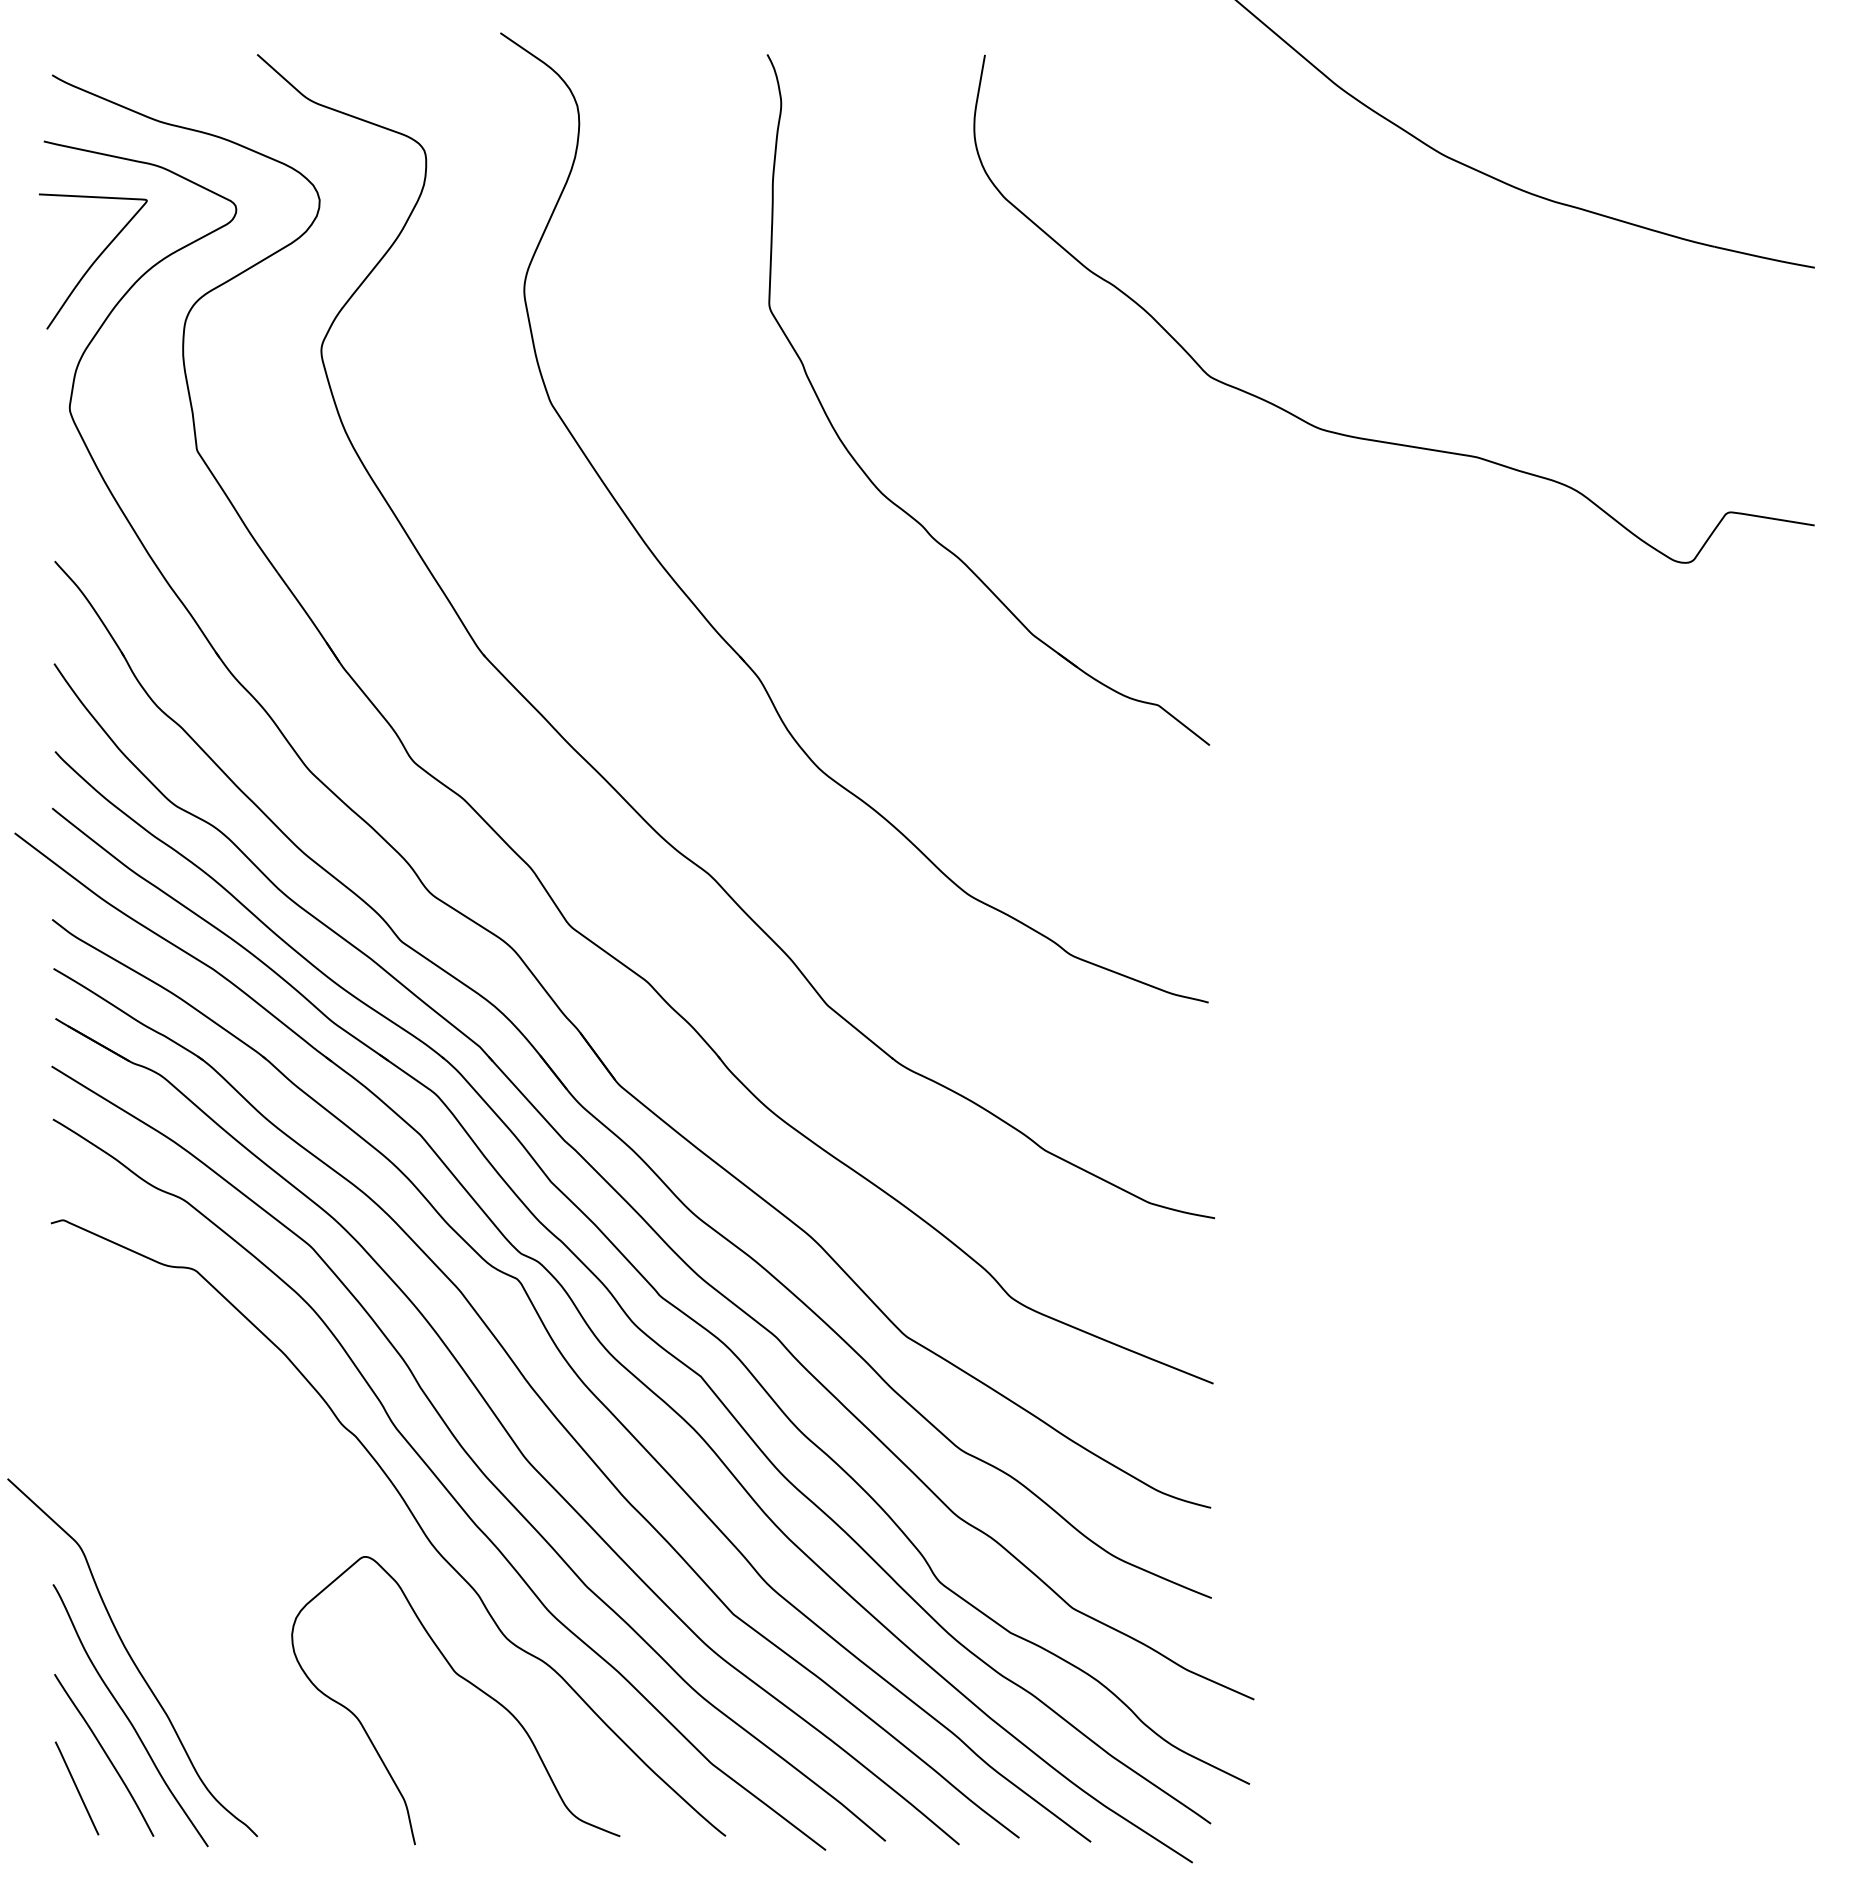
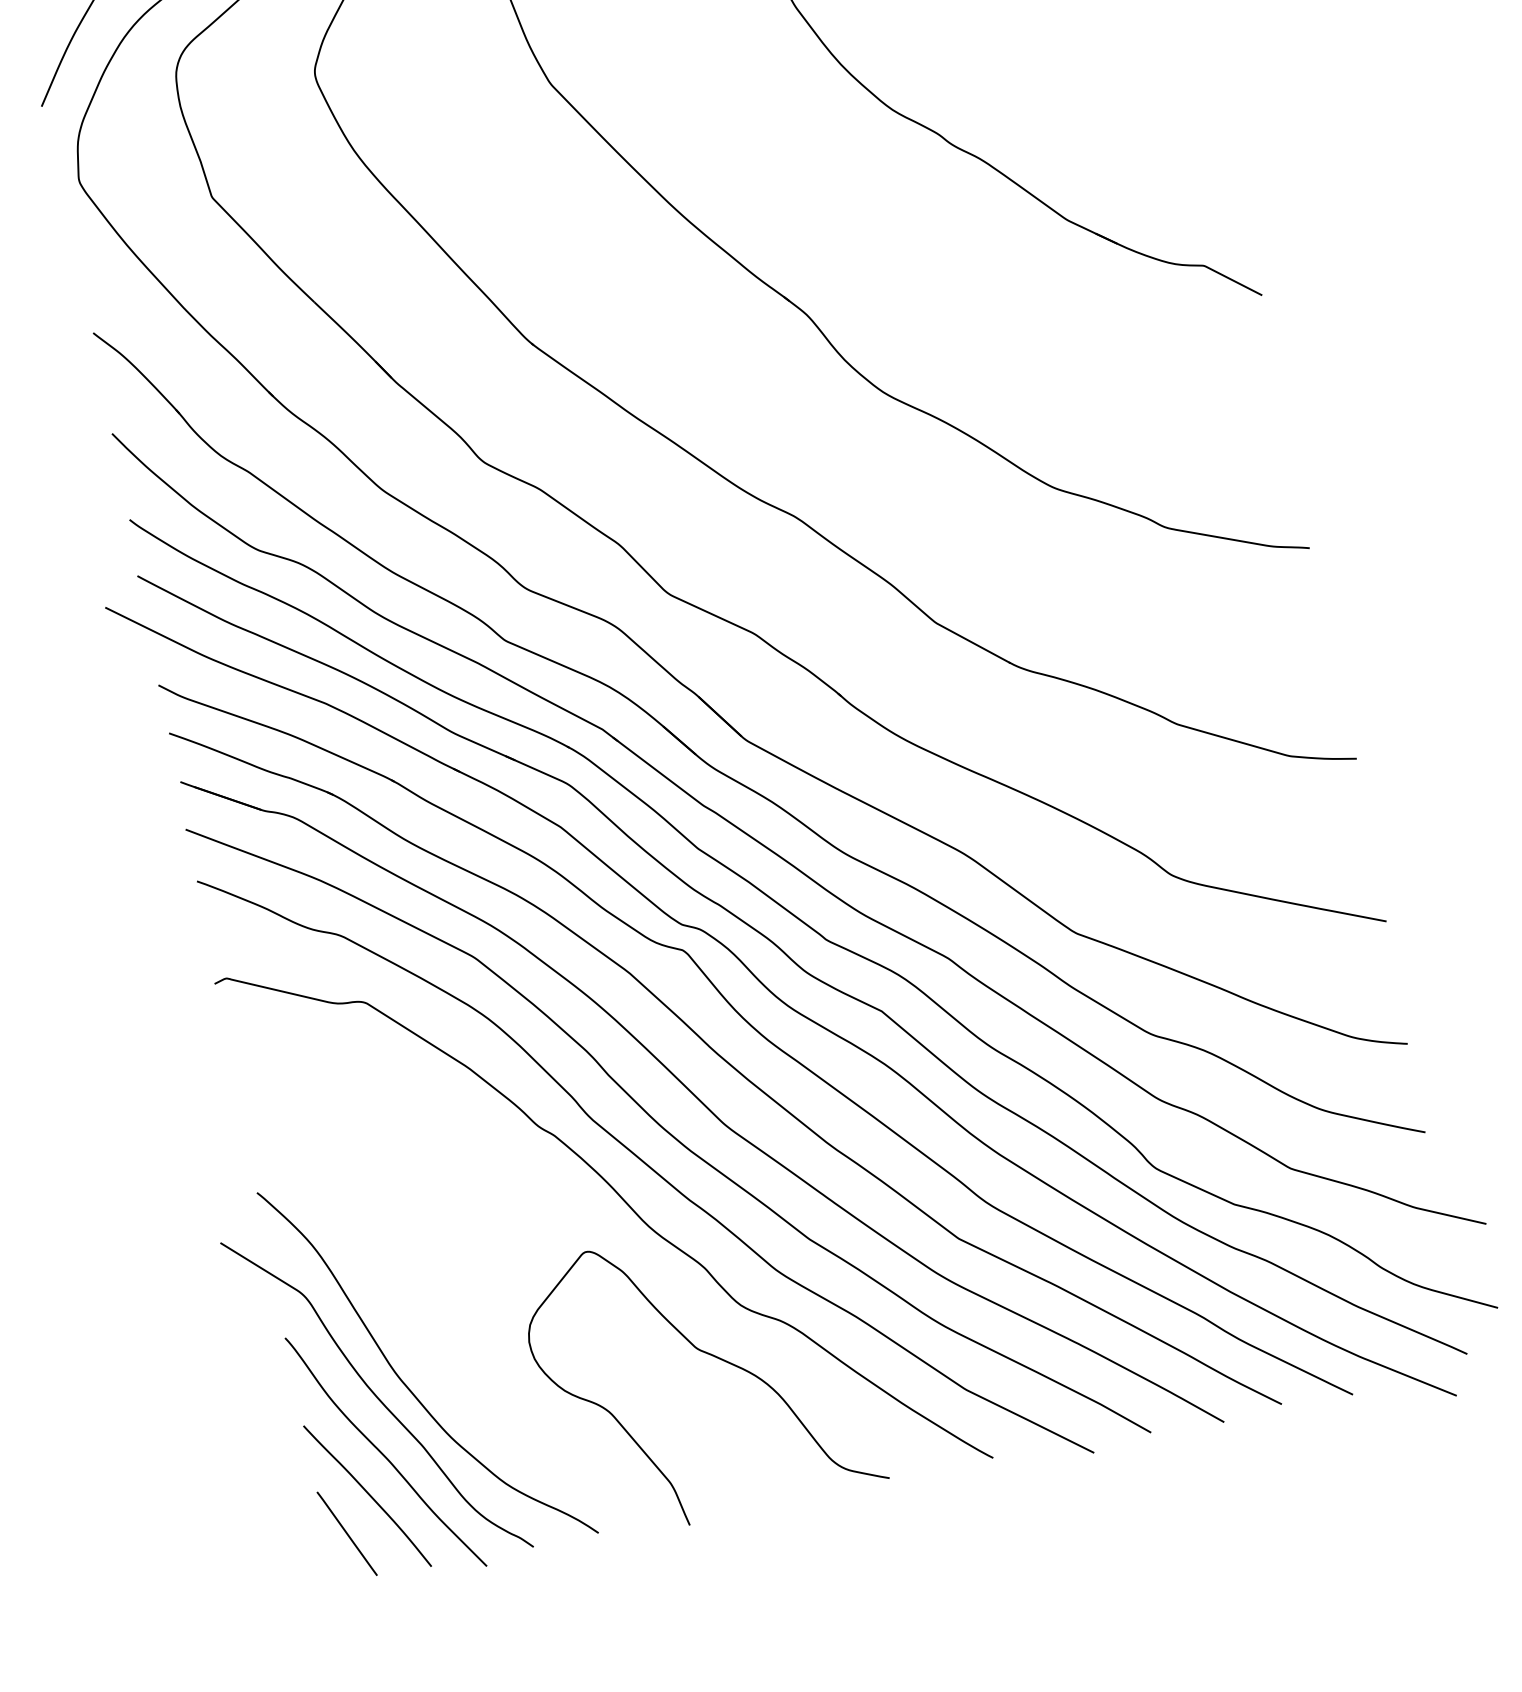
curve: (161, 1649) -> (403, 1381), added

